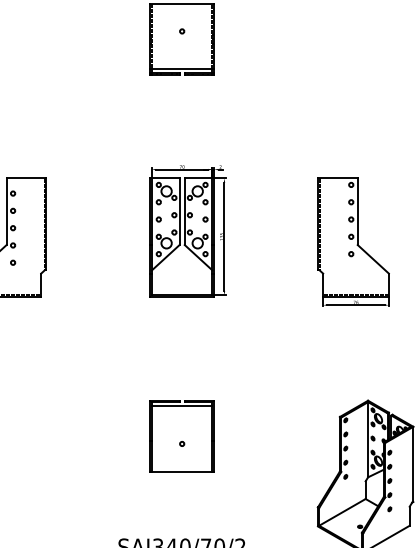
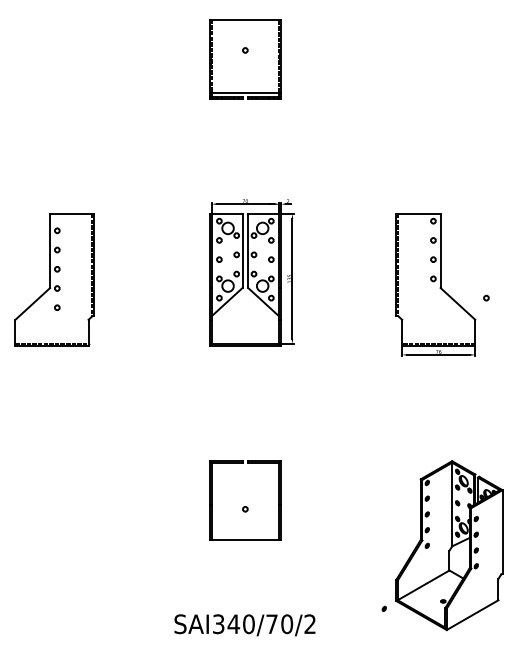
circle: (351, 253) -> (486, 297), moved
line: (182, 405) -> (245, 466), removed
part: (389, 508) -> (383, 608), moved

